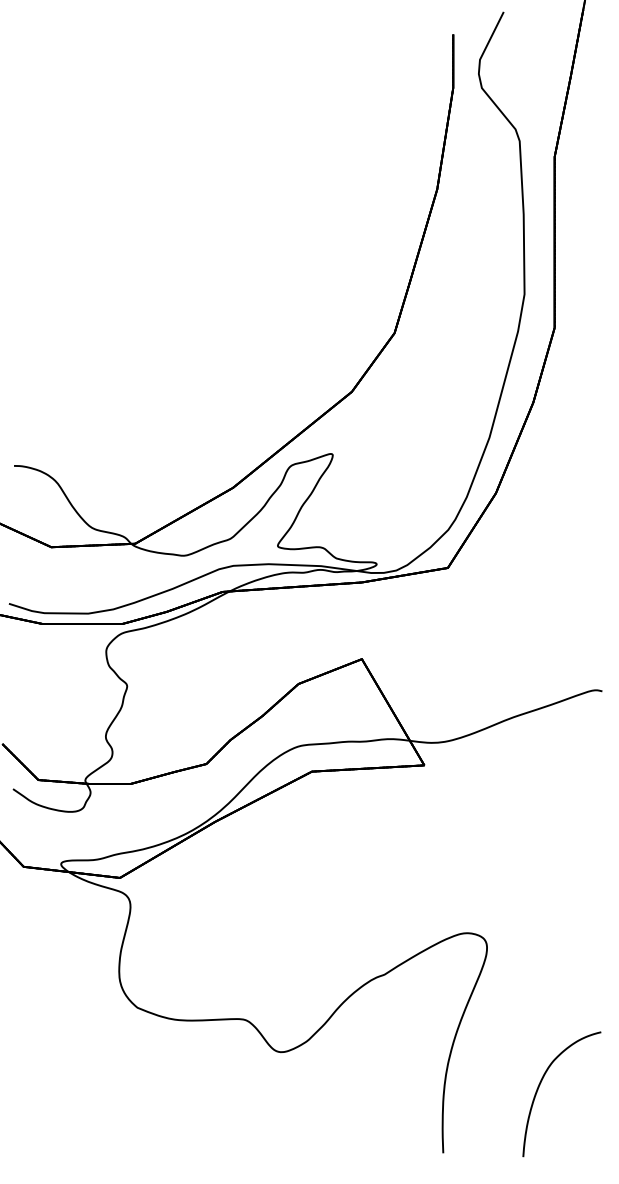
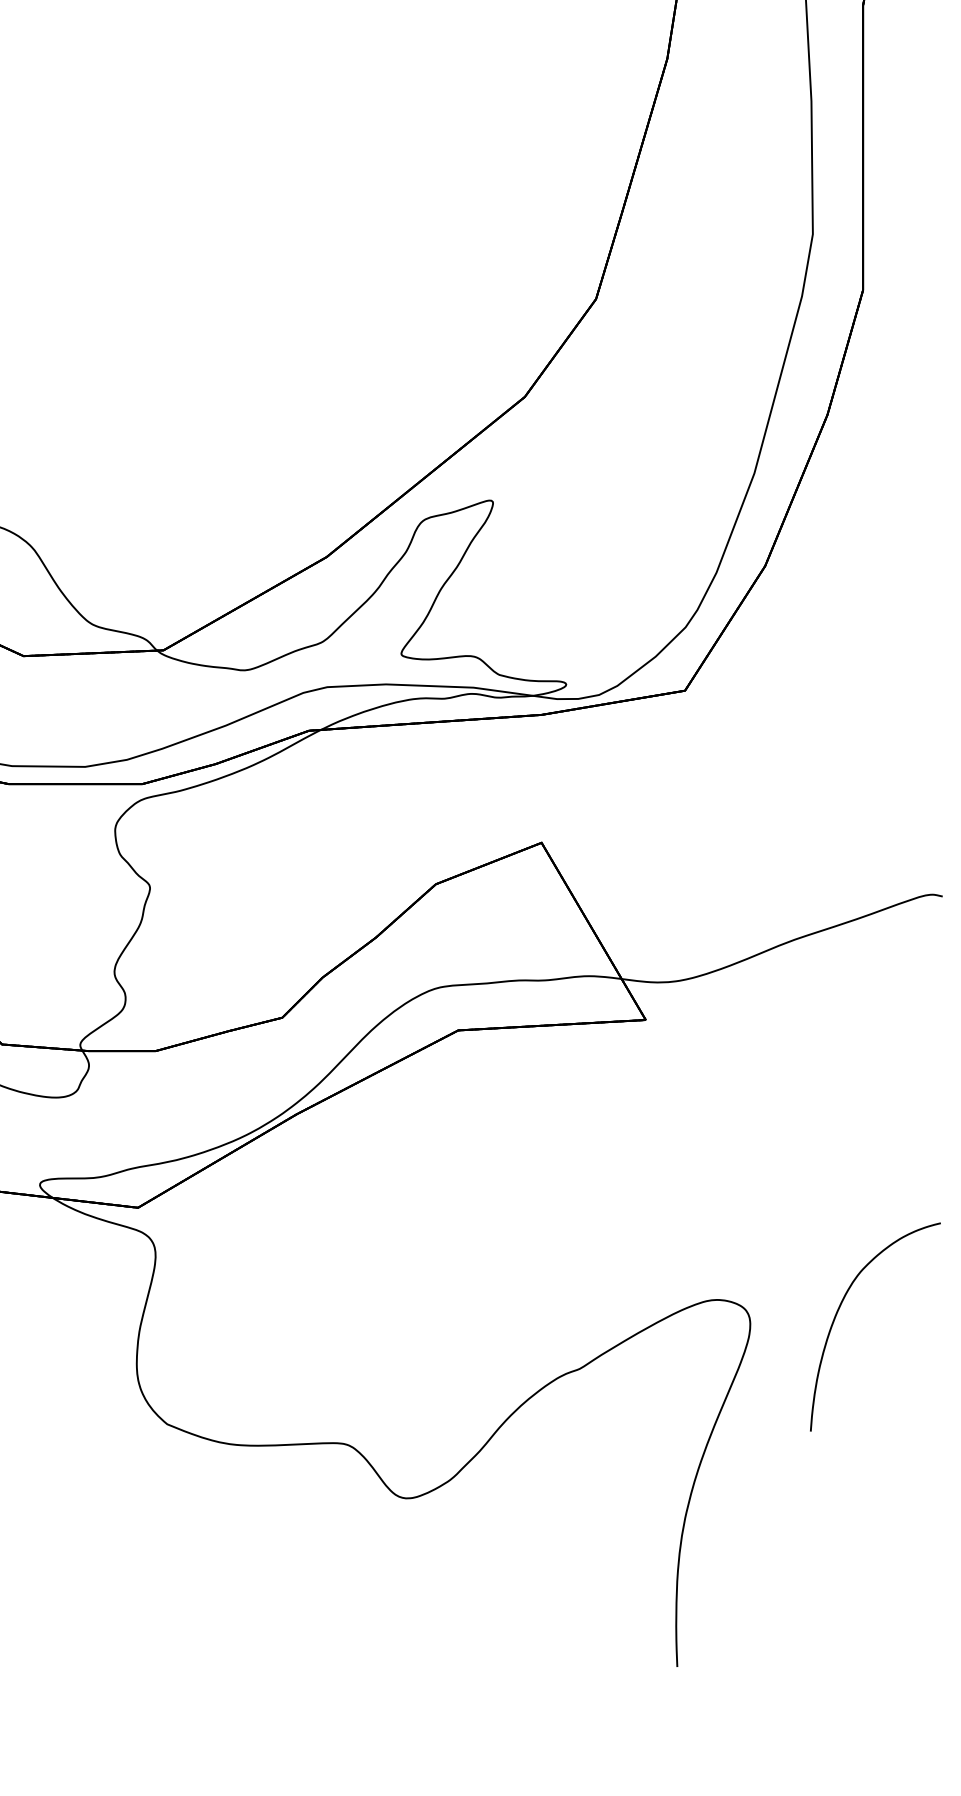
curve: (541, 1083) -> (841, 1308), moved

